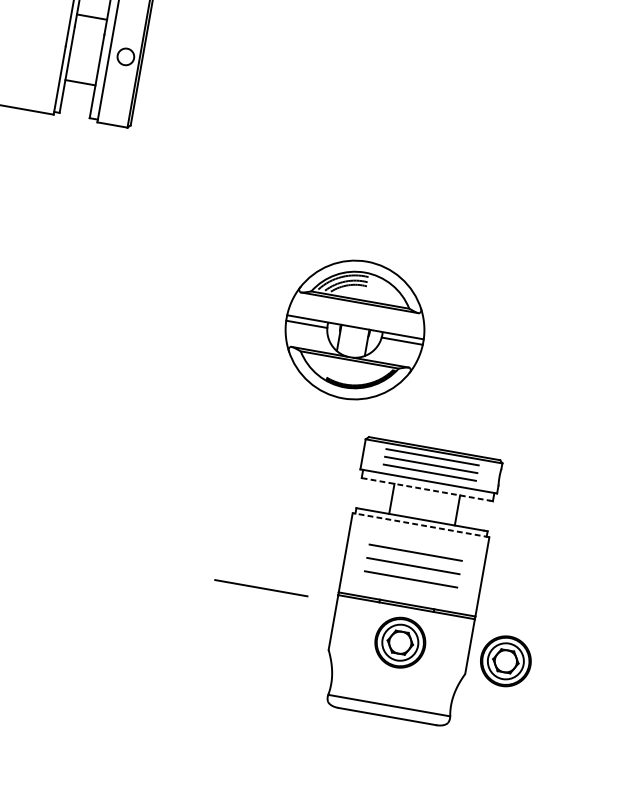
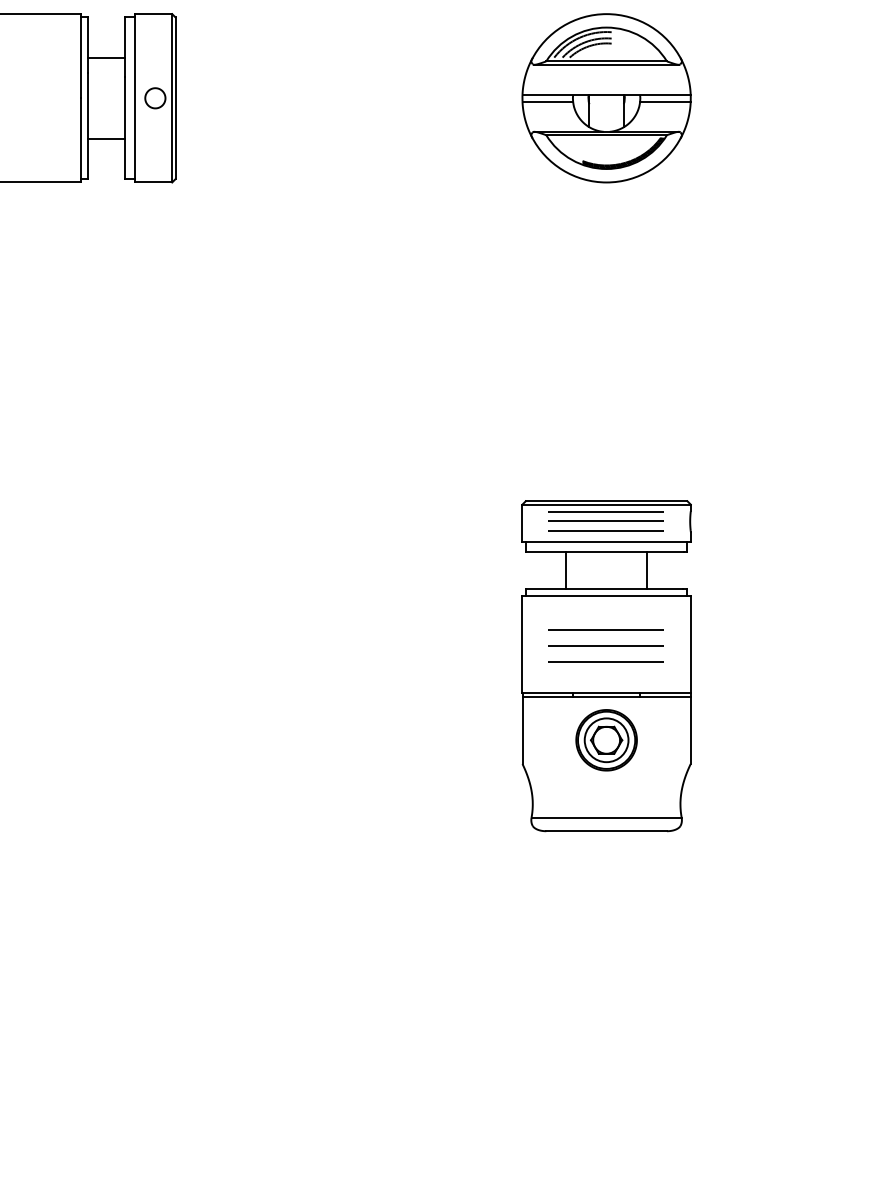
part: (354, 330) -> (606, 98), moved
line: (426, 489) -> (605, 551), dashed -> solid
line: (420, 525) -> (606, 595), dashed -> solid
line: (260, 587) -> (428, 703), removed
part: (505, 661) -> (736, 740), removed

